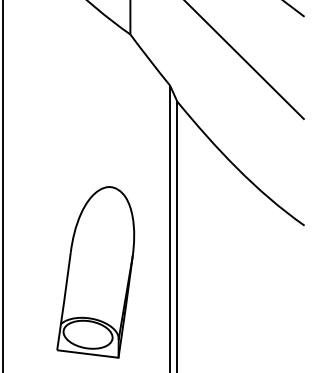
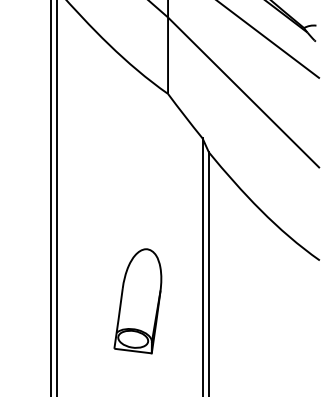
part: (95, 272) -> (137, 301), size x0.7

